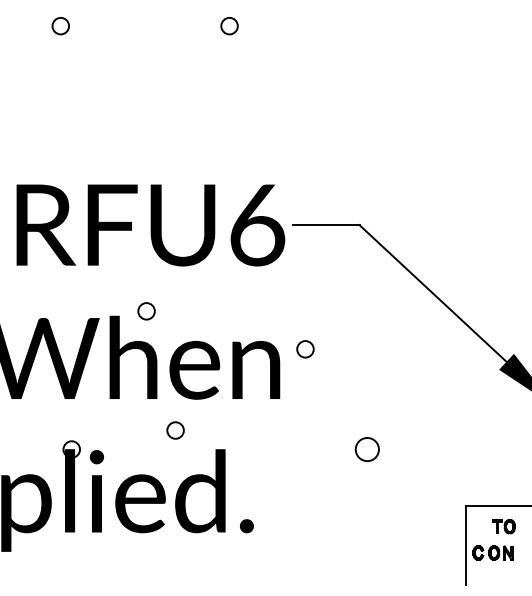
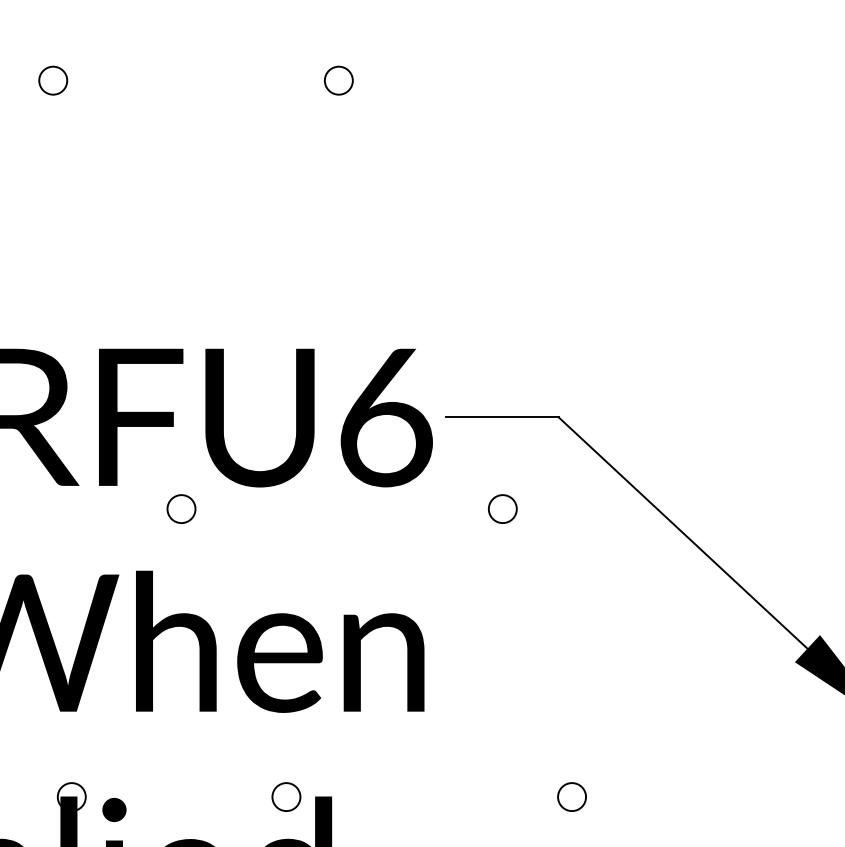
circle: (146, 311) -> (181, 509), moved
circle: (305, 349) -> (502, 509), moved
circle: (175, 430) -> (286, 797), moved
circle: (367, 449) -> (572, 797), size x0.71

